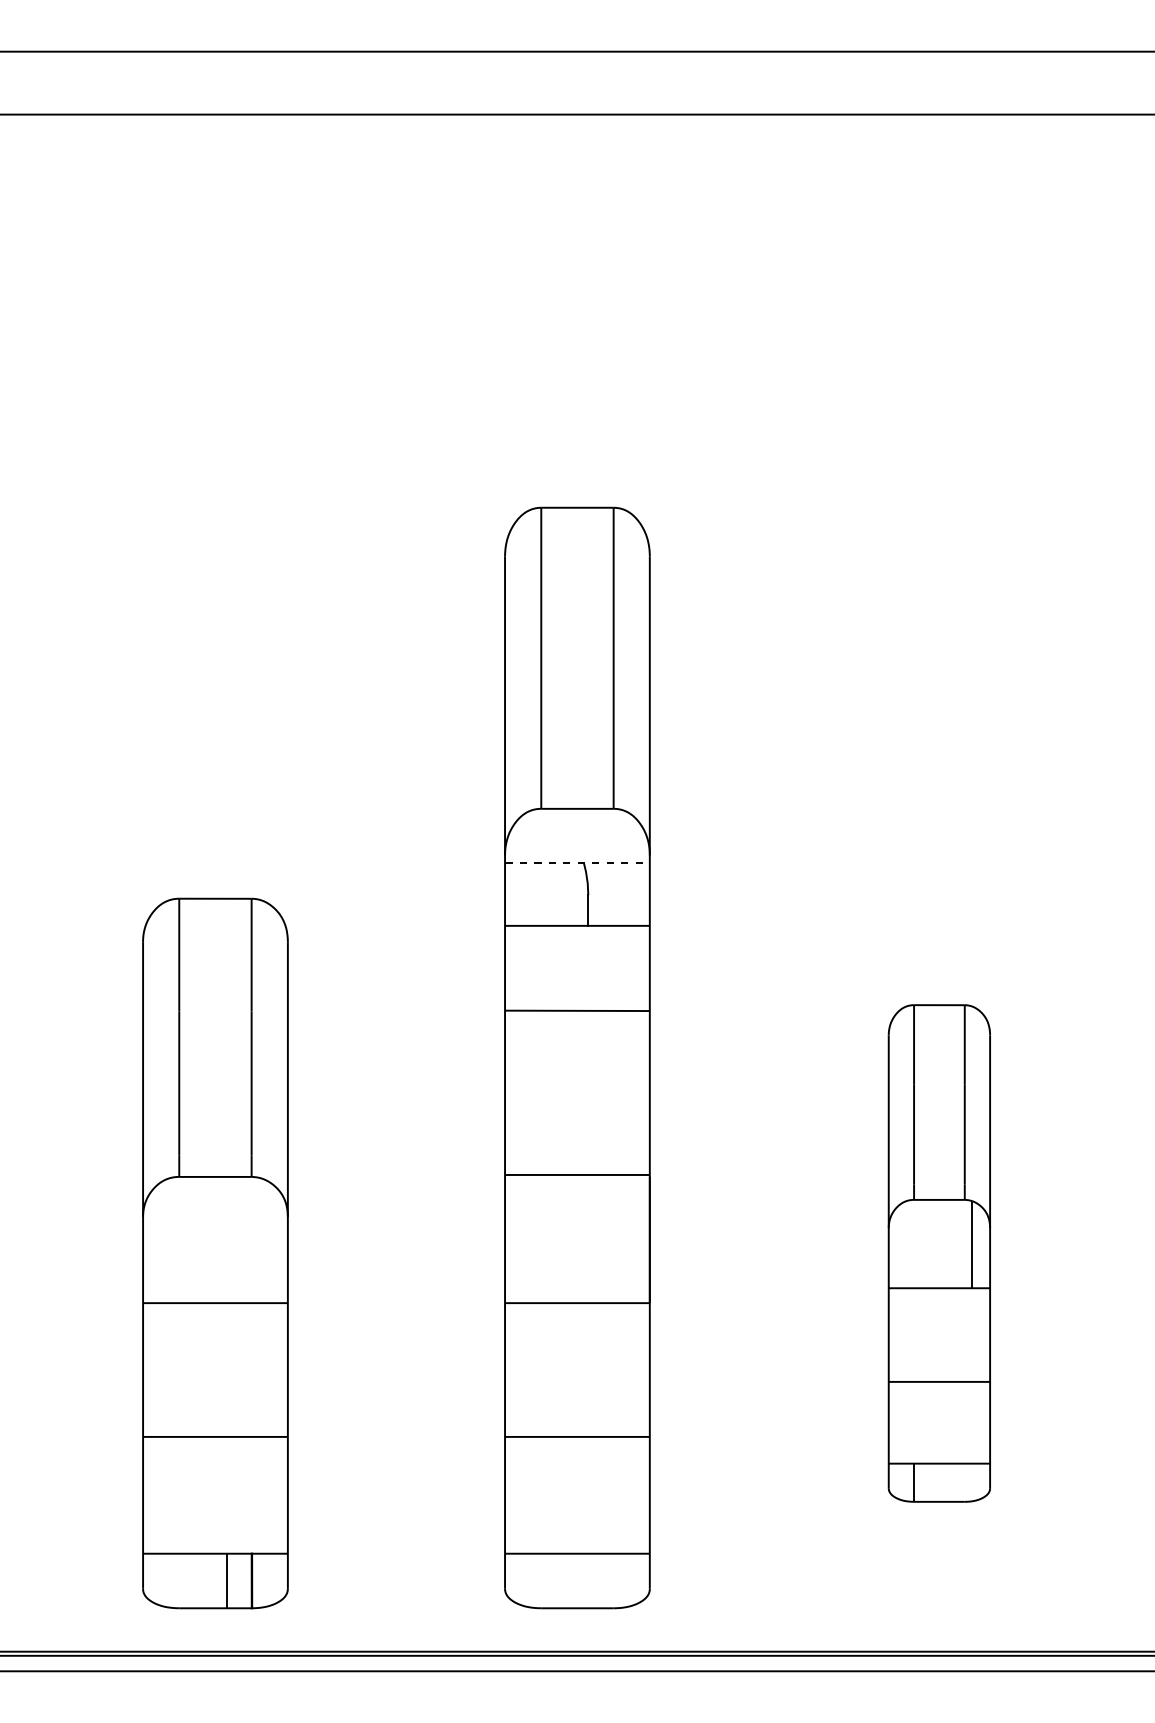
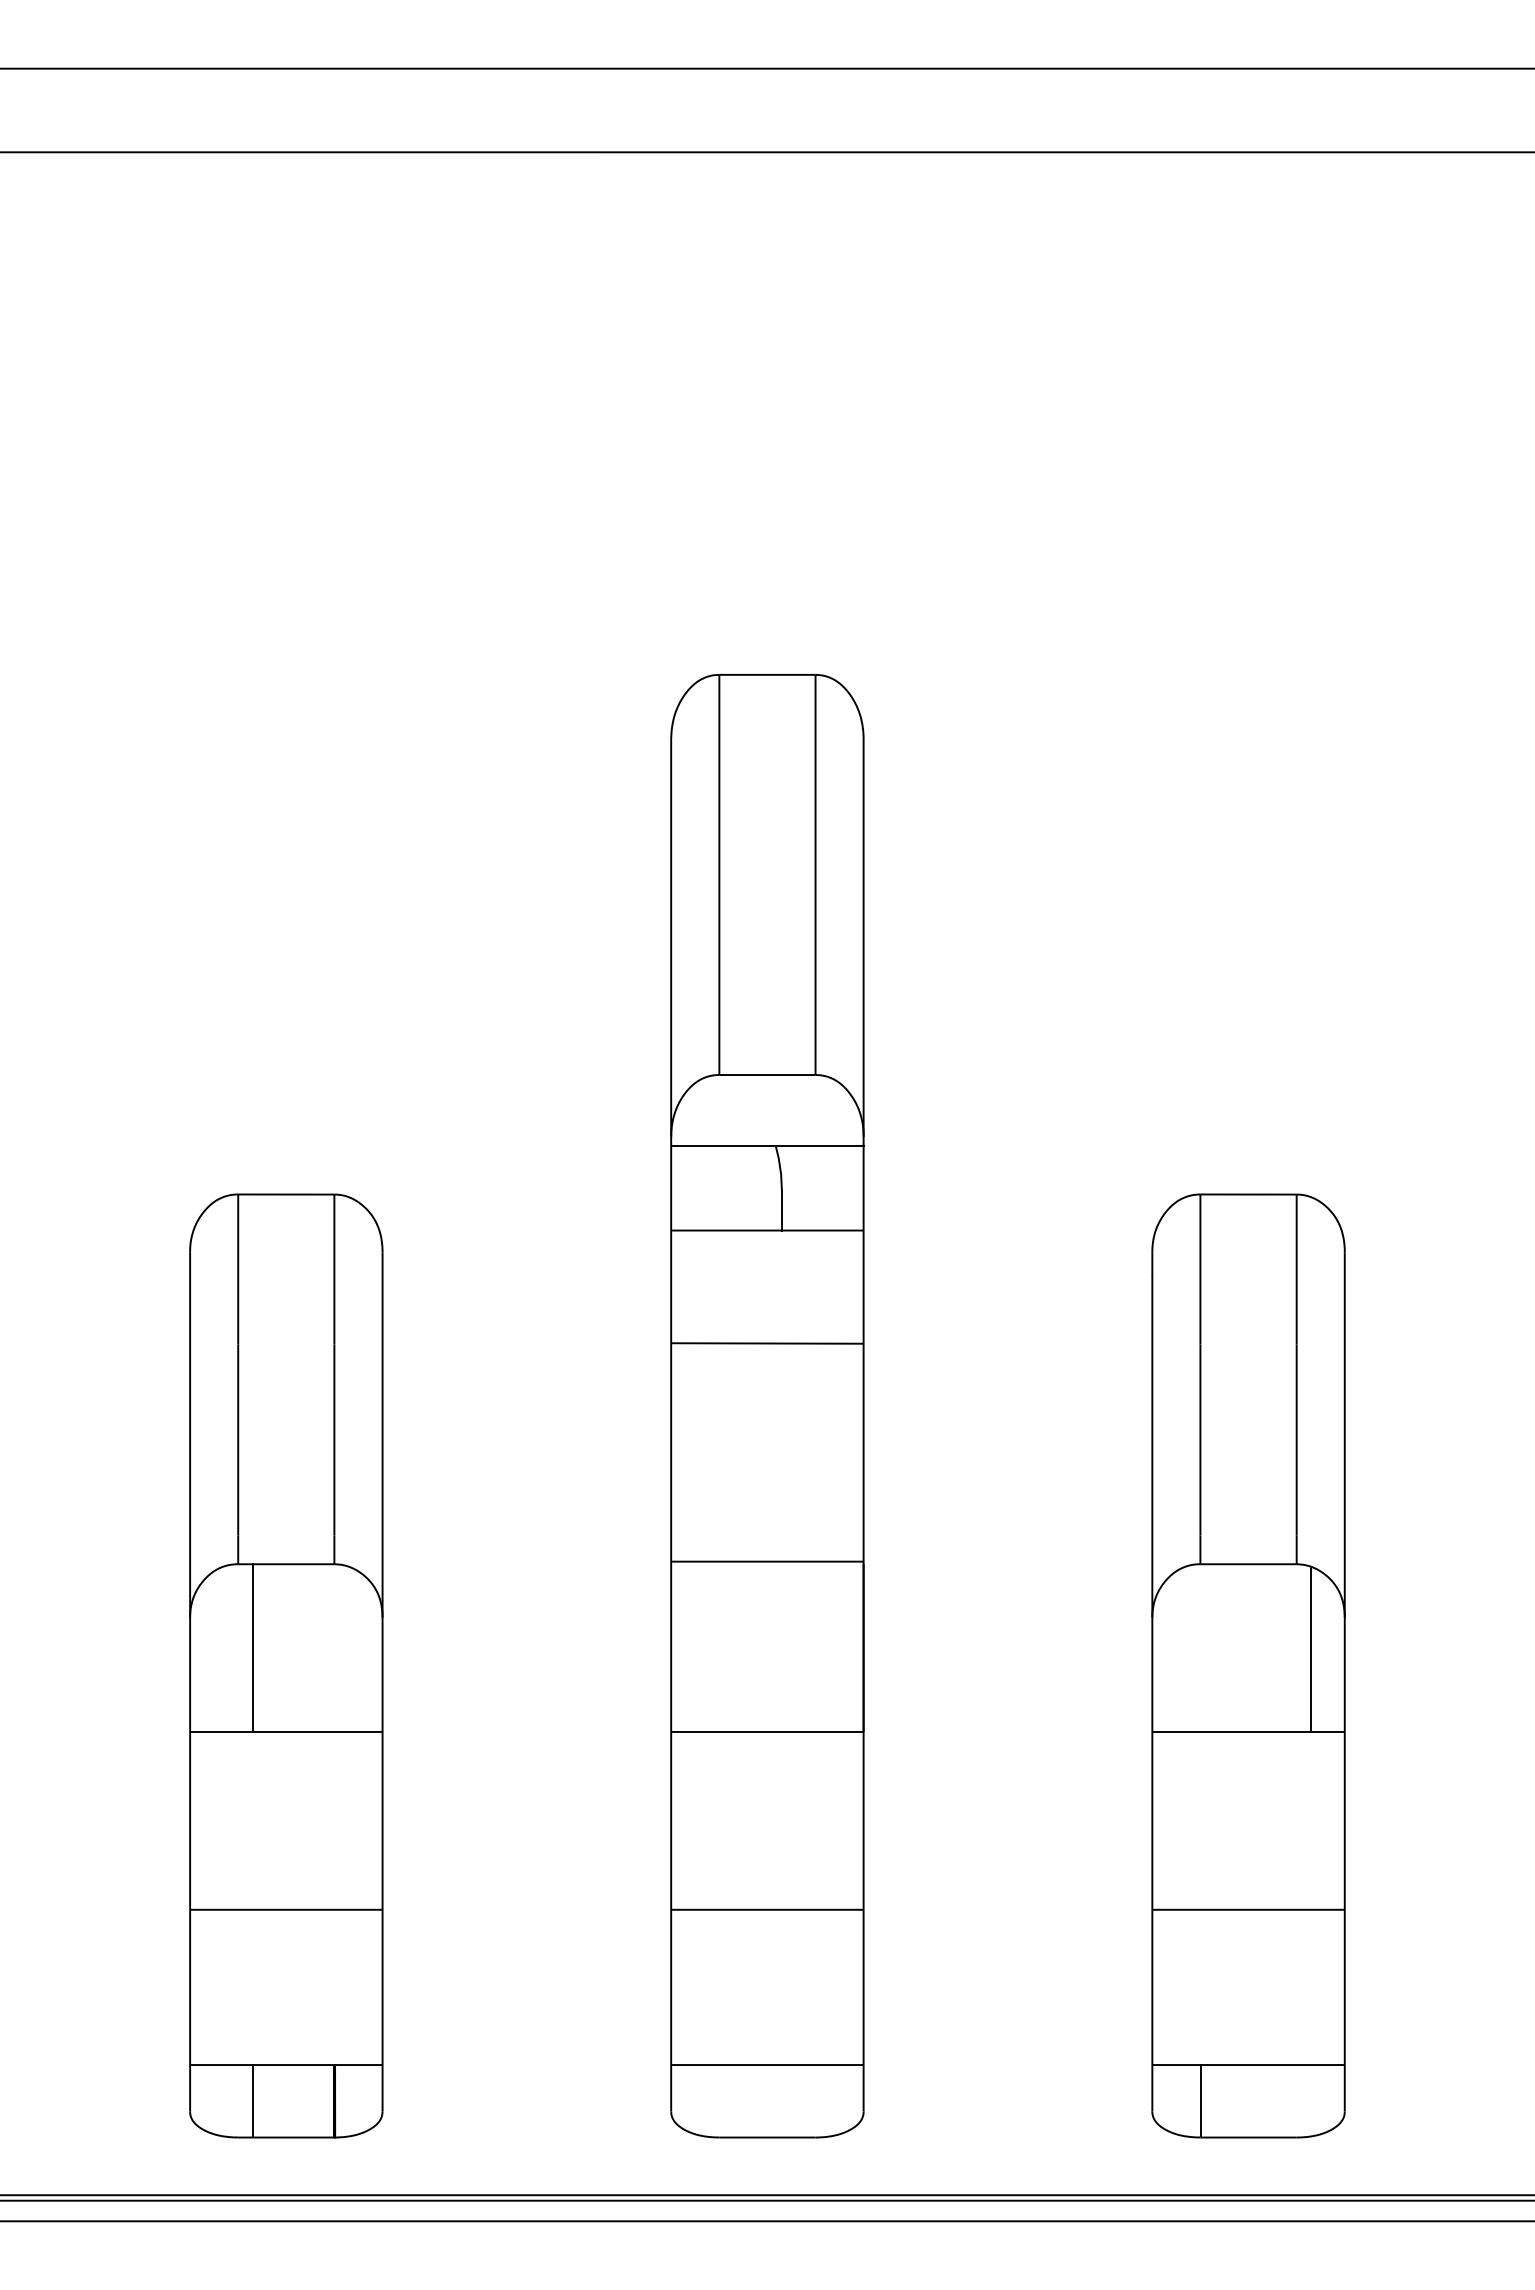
line: (578, 862) -> (768, 1146), dashed -> solid
line: (190, 1239) -> (252, 1647), added
part: (939, 1253) -> (1248, 1665), size x1.43
line: (226, 1580) -> (252, 2100), moved

